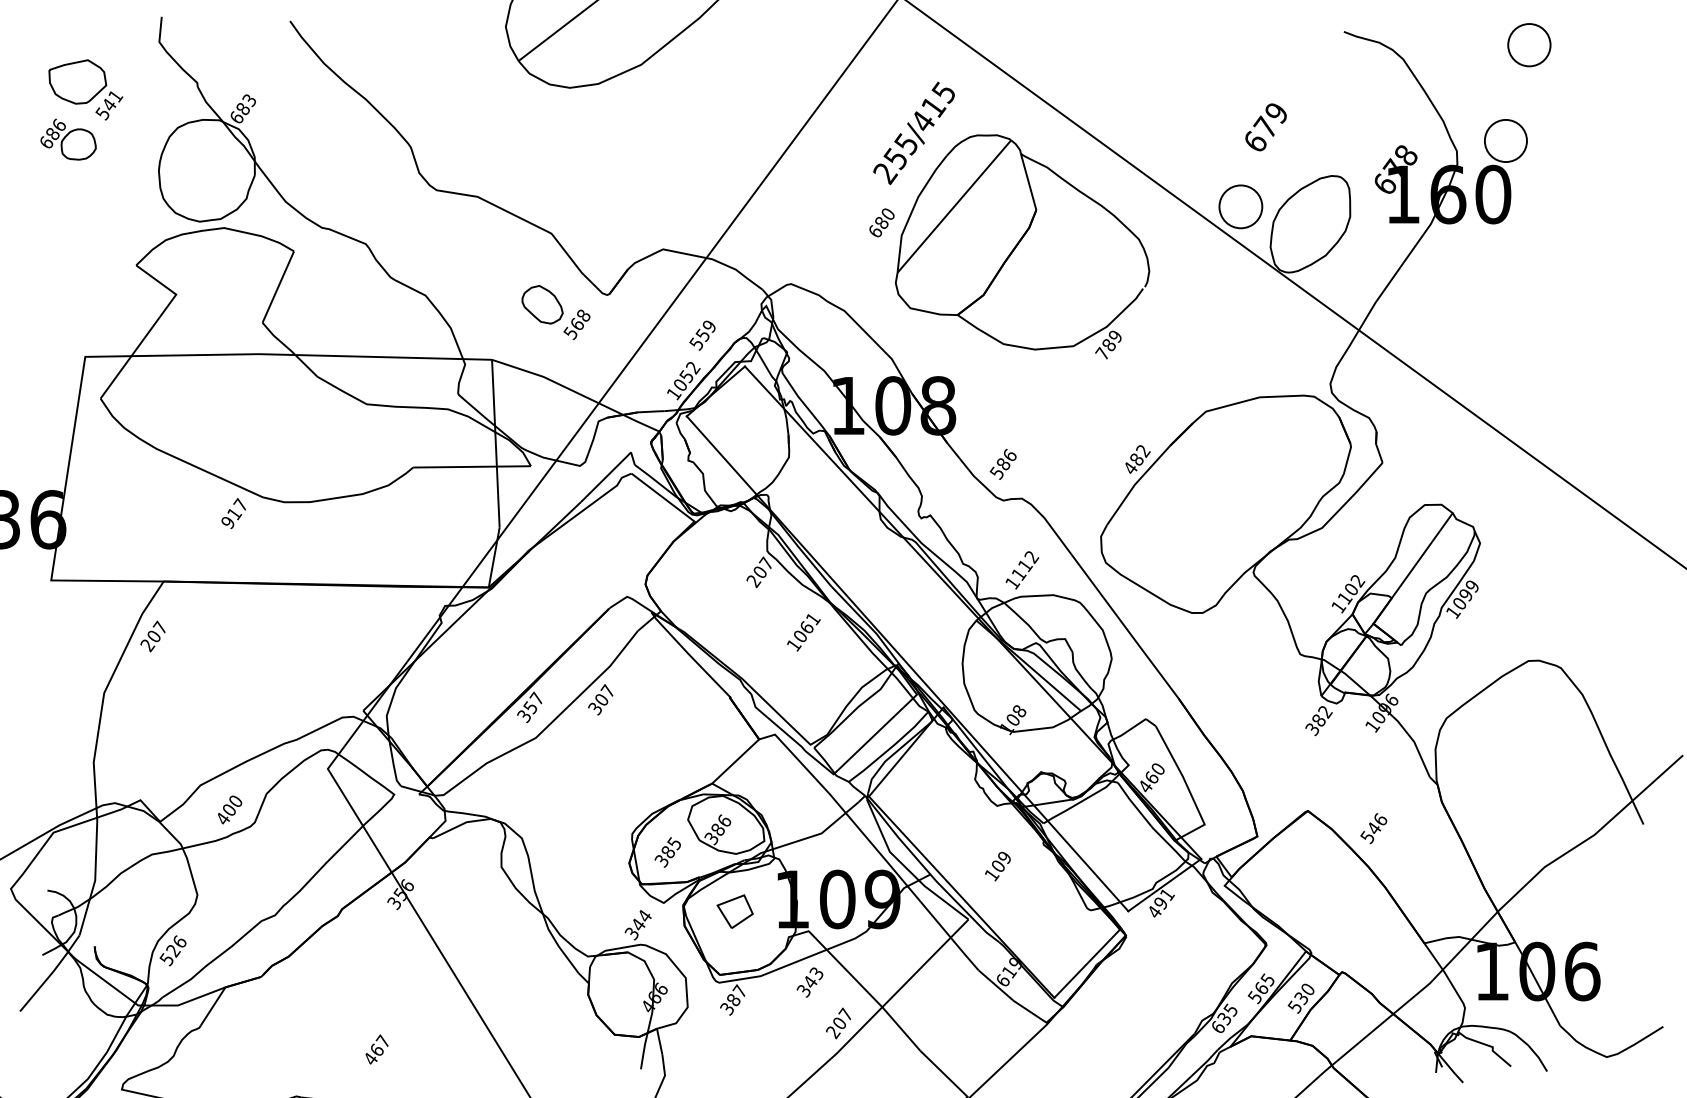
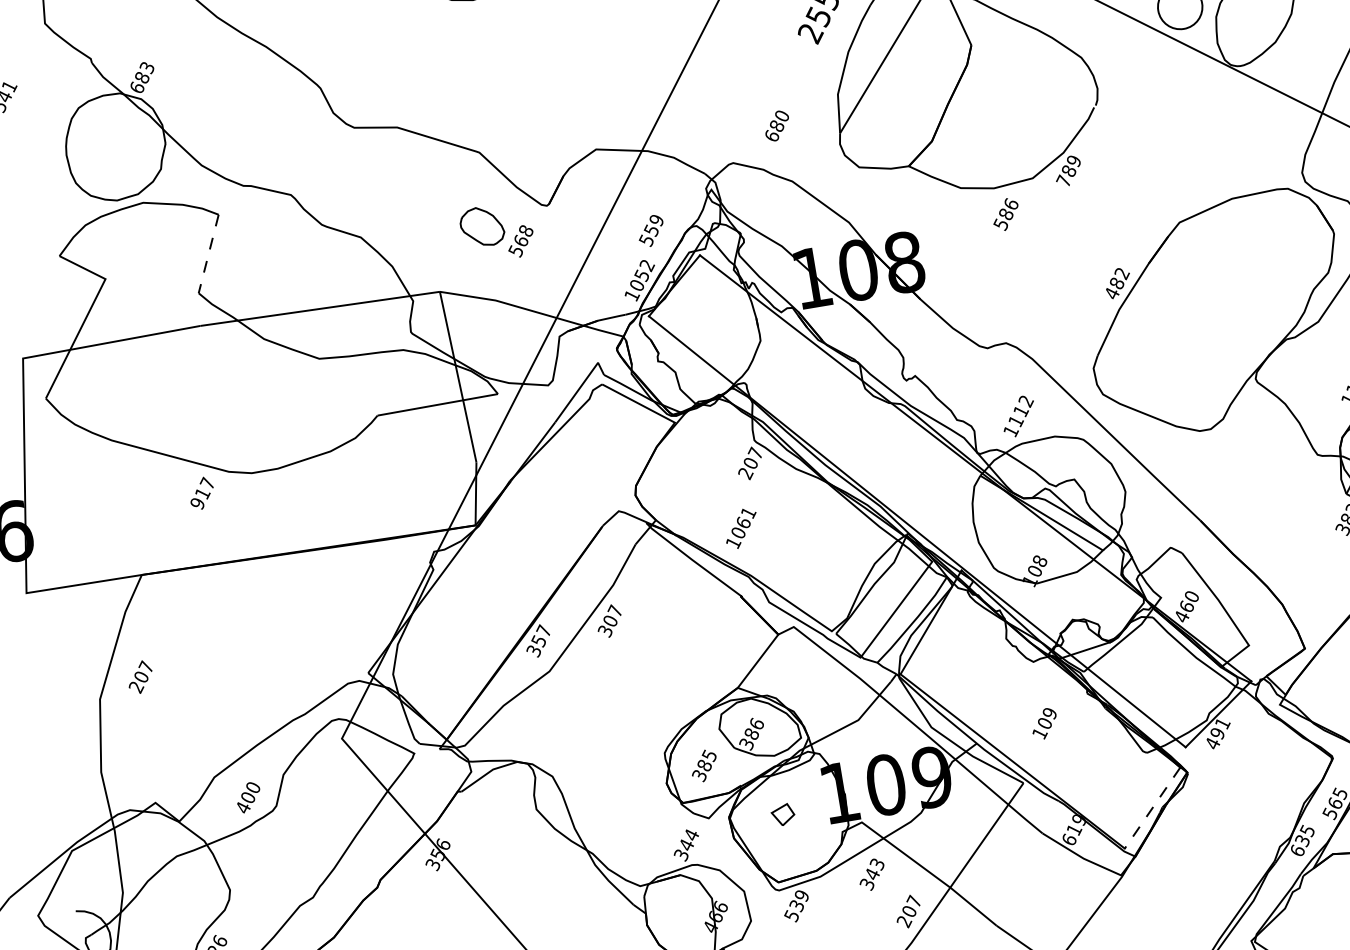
text: (881, 222) -> (776, 125), moved
line: (278, 287) -> (208, 254), solid -> dashed
text: (1002, 464) -> (1005, 214), moved
text: (803, 632) -> (740, 528), moved
text: (152, 636) -> (139, 677), moved
part: (734, 911) -> (782, 814), size x0.6
line: (1086, 964) -> (1151, 808), solid -> dashed
text: (733, 997) -> (796, 903), 387 -> 539

